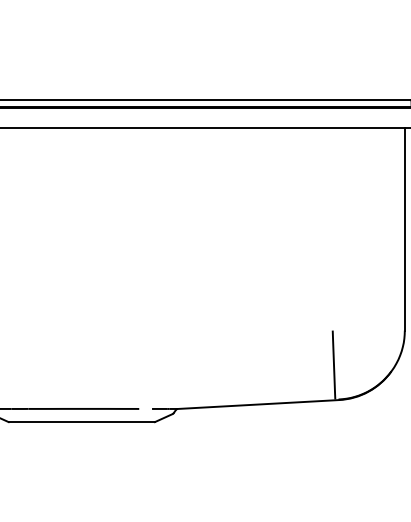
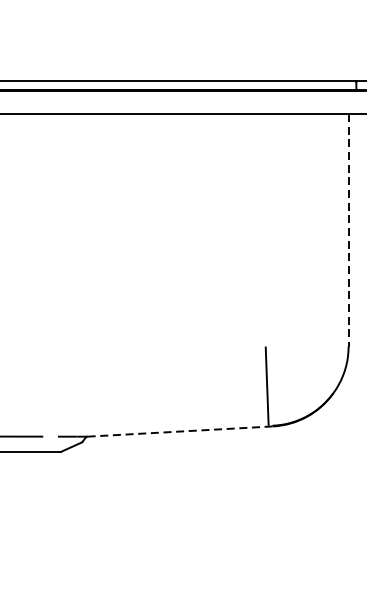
line: (404, 229) -> (348, 230), solid -> dashed
line: (258, 404) -> (180, 431), solid -> dashed

